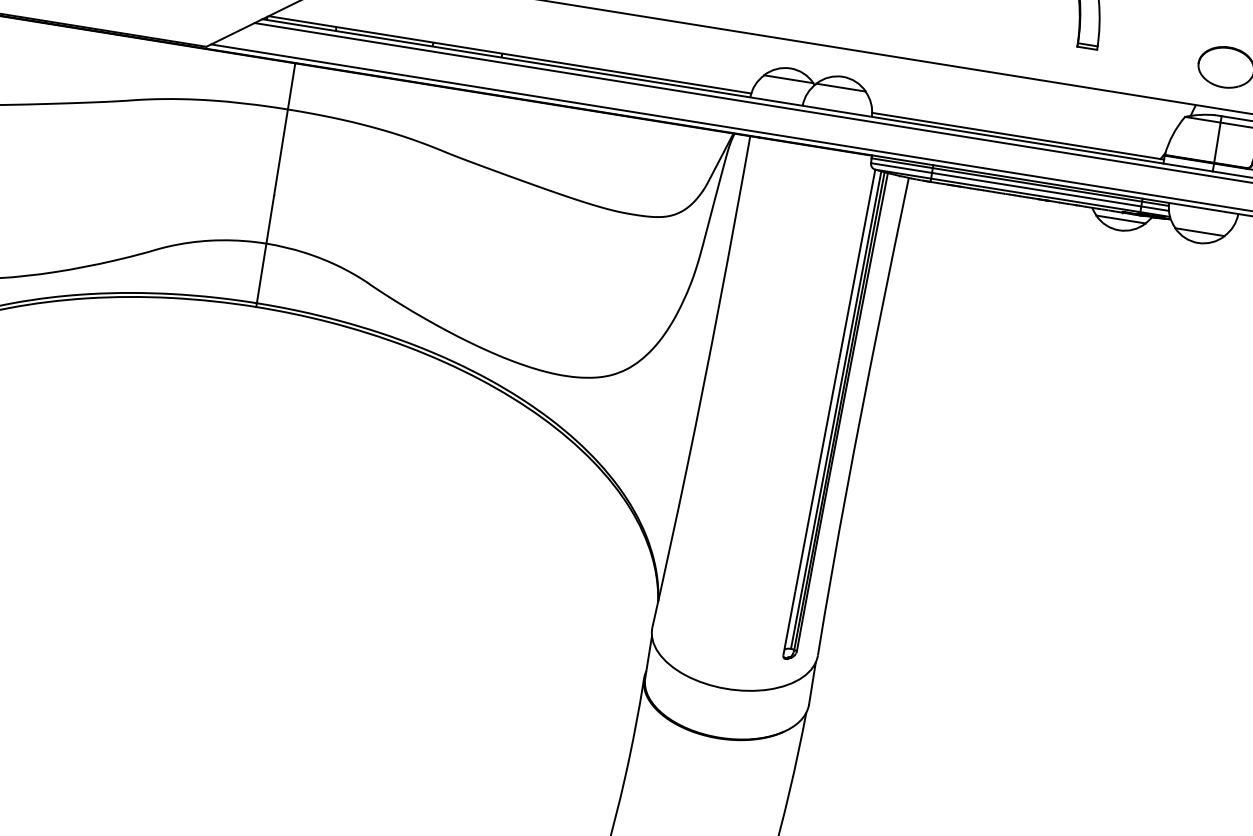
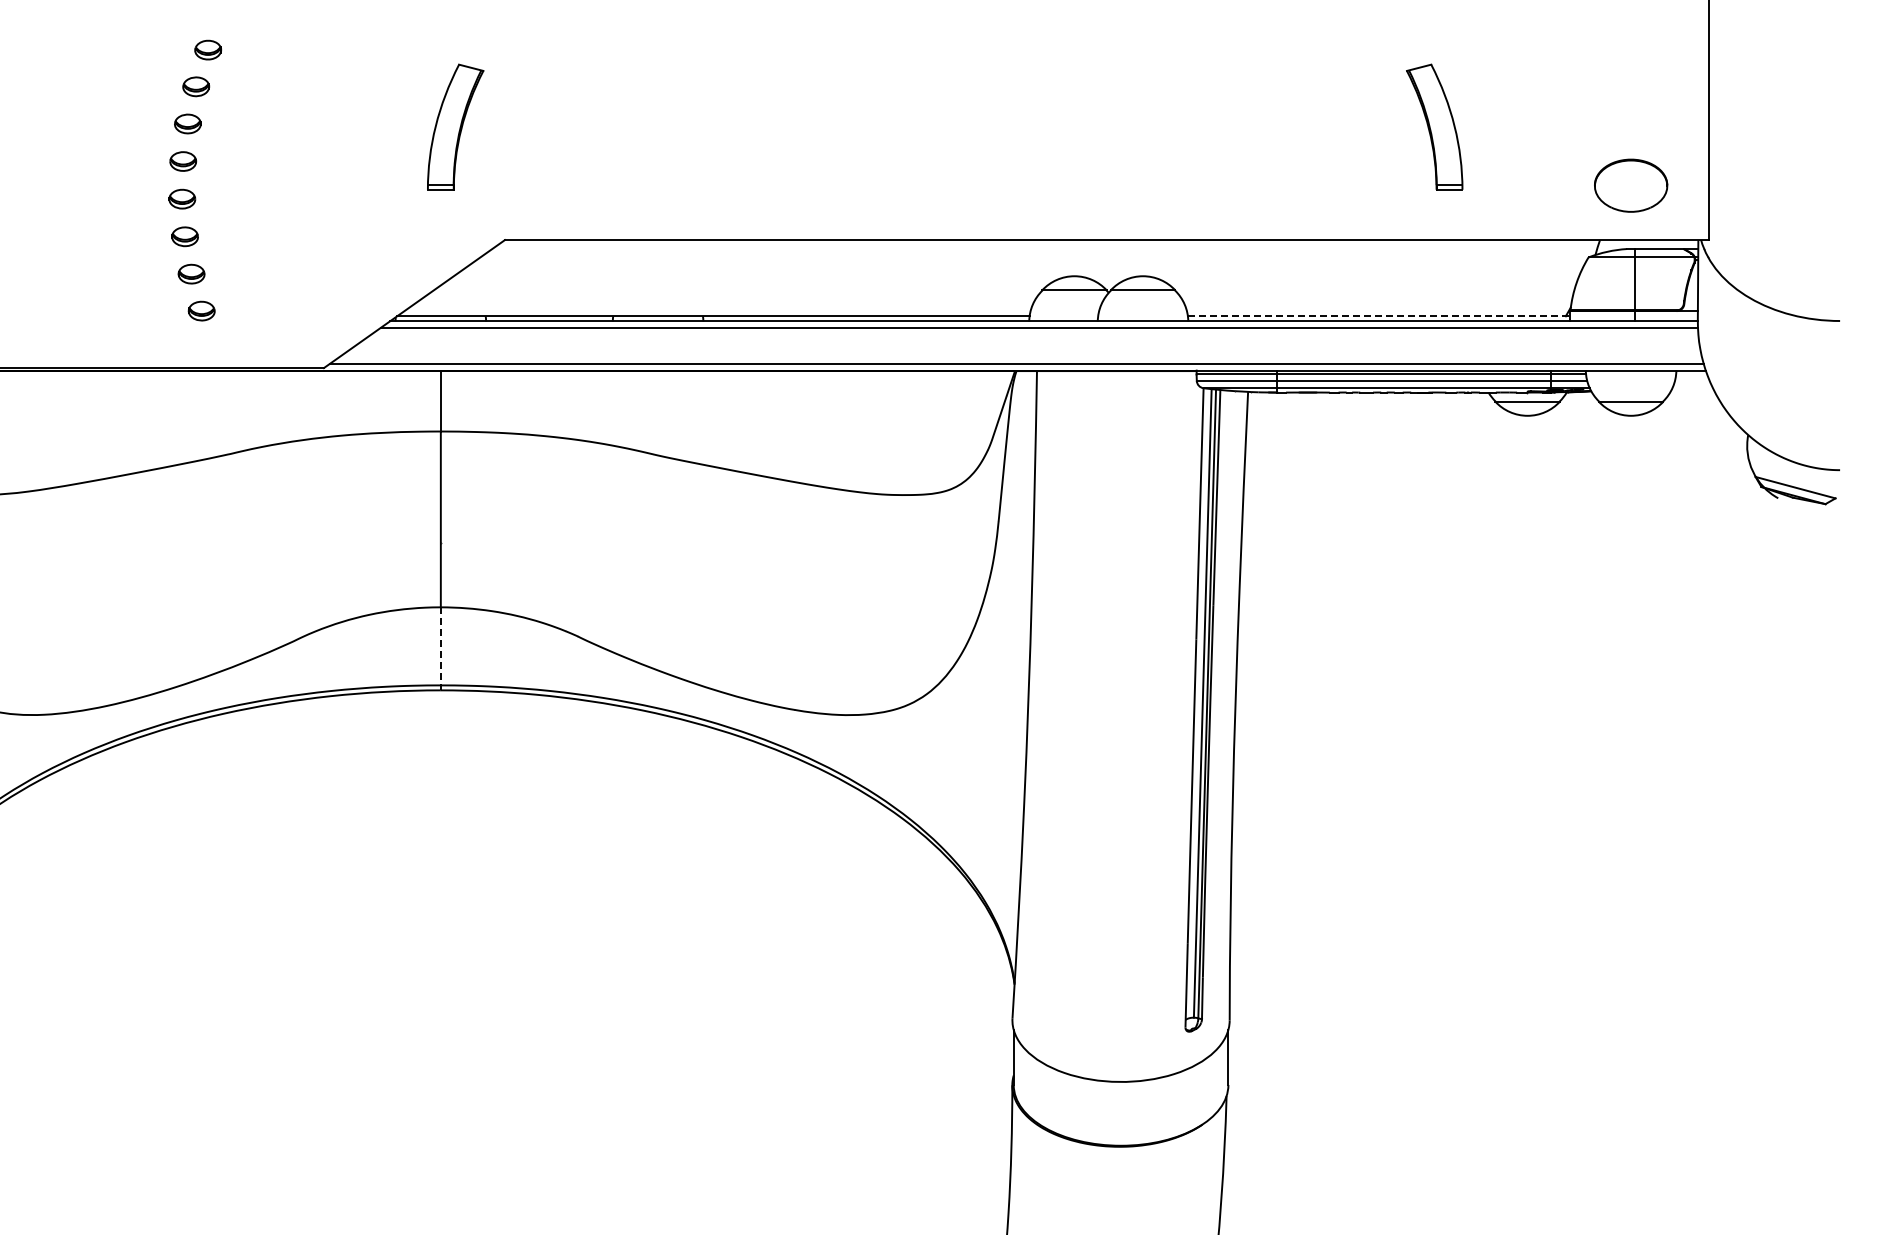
line: (1018, 136) -> (1379, 316), solid -> dashed
line: (261, 275) -> (440, 648), solid -> dashed

